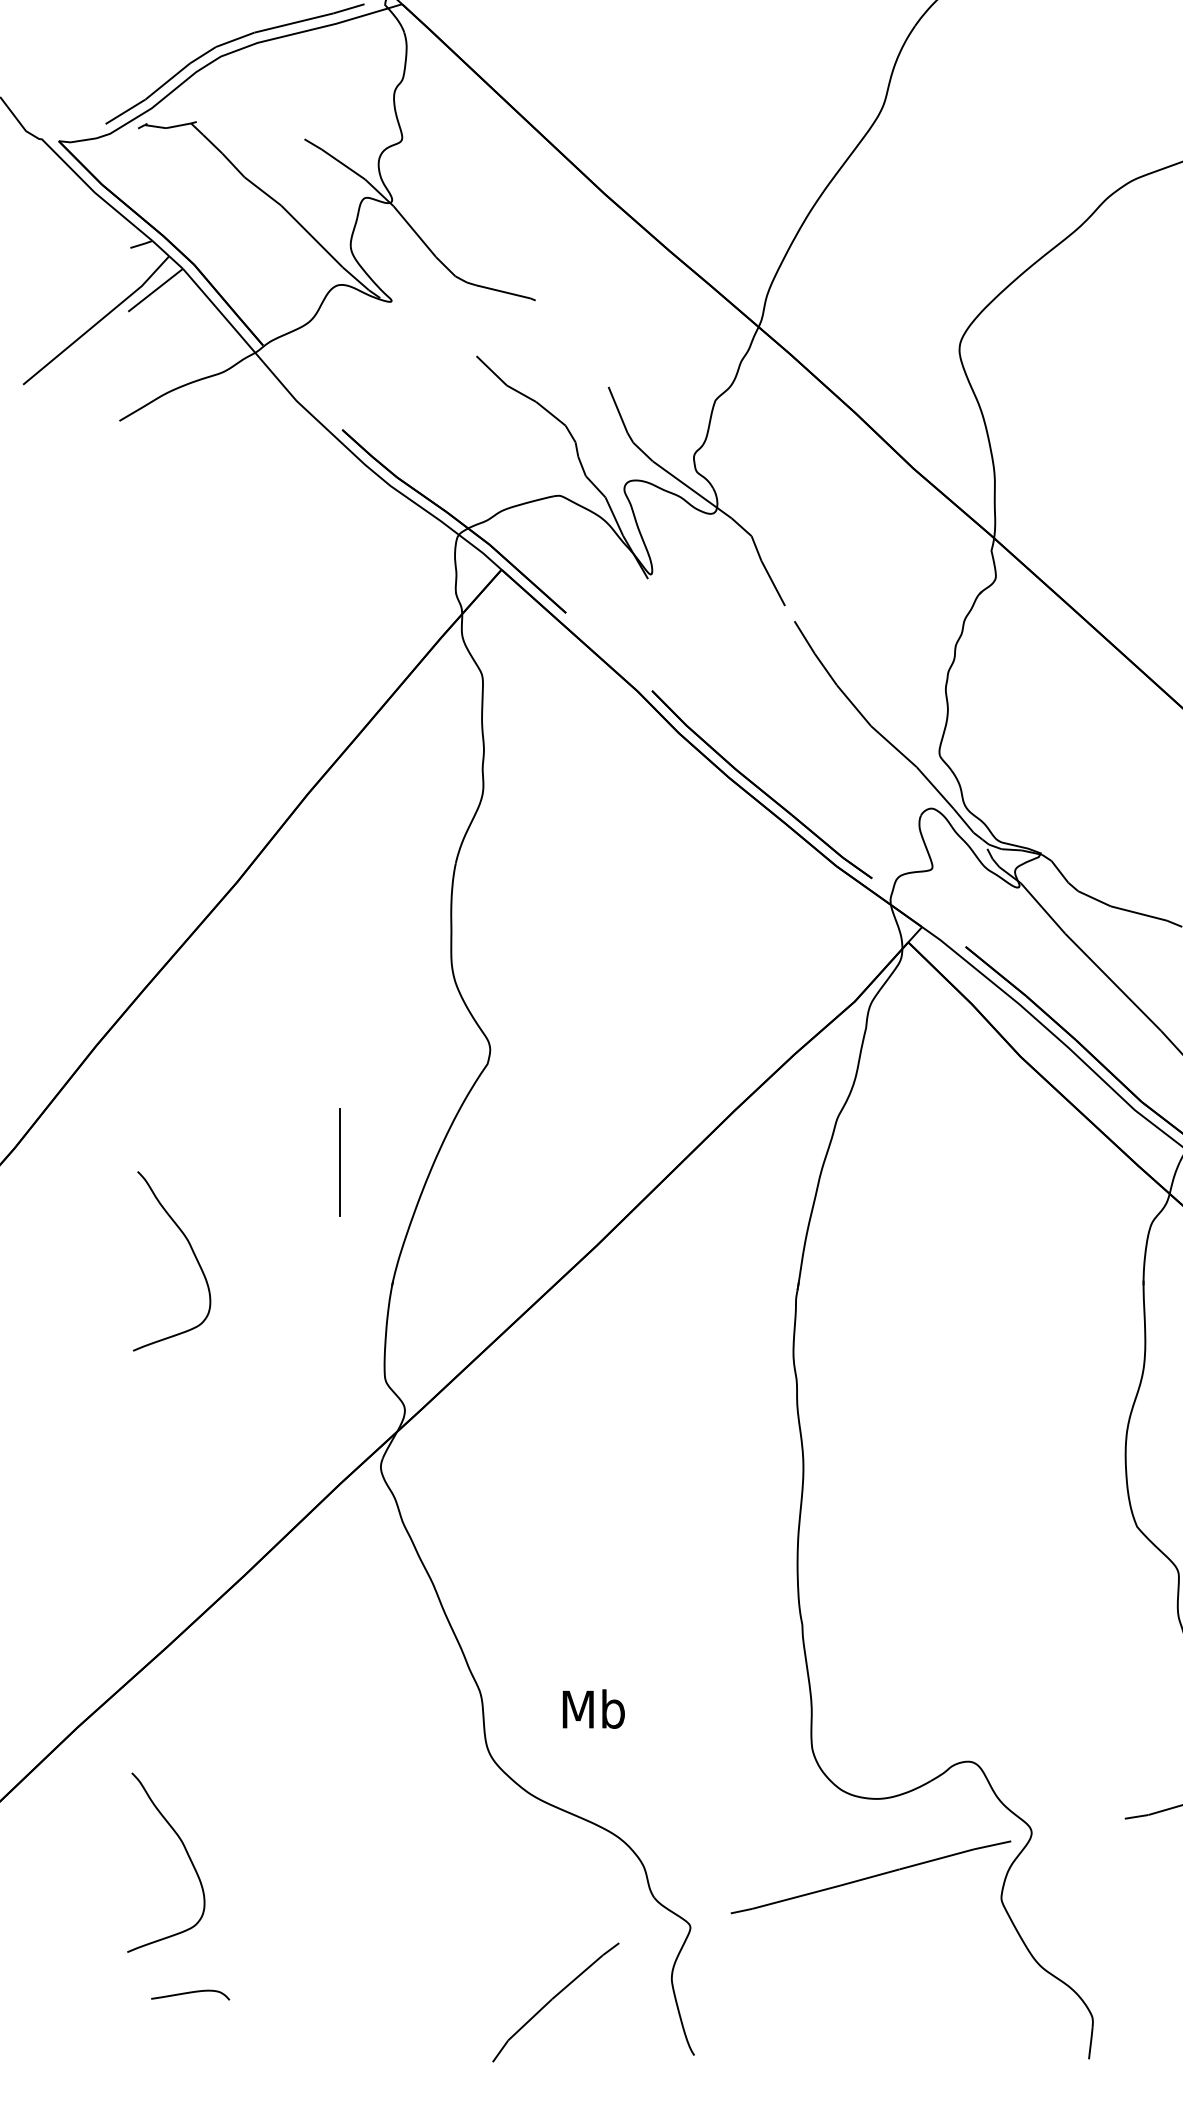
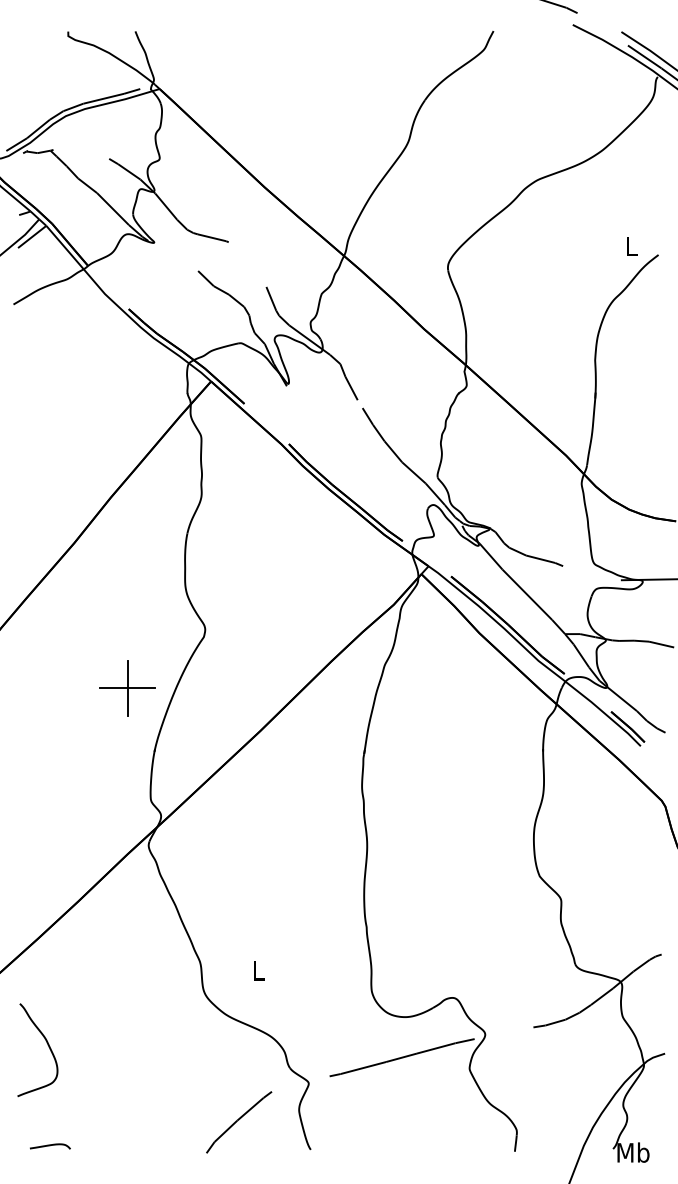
line: (339, 1163) -> (127, 688), added
curve: (190, 1252) -> (50, 734), removed
text: (593, 1708) -> (258, 970), Mb -> L
curve: (190, 1994) -> (50, 1146), moved

